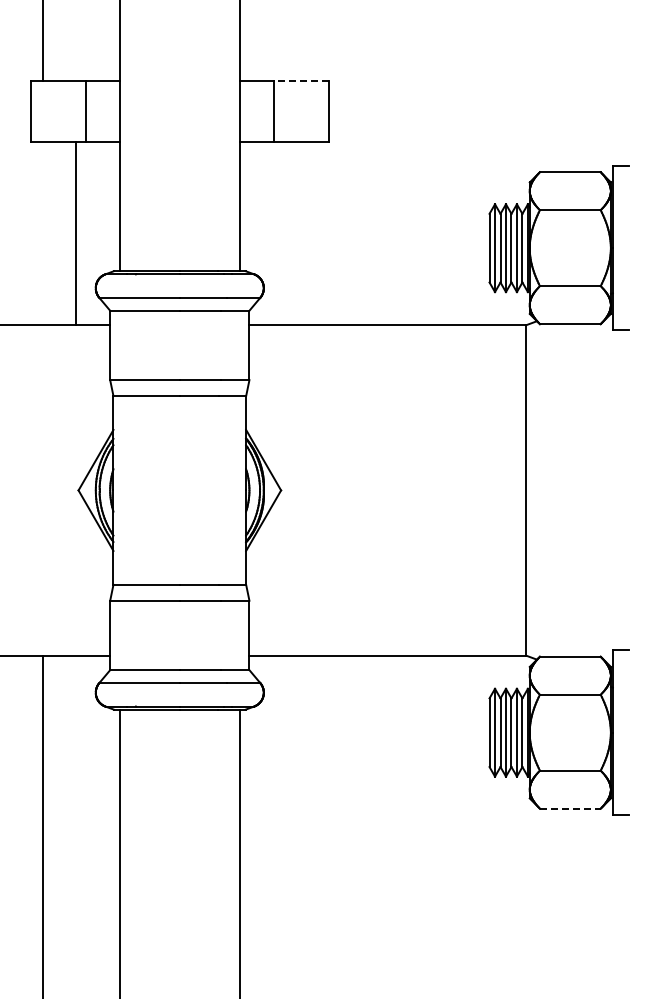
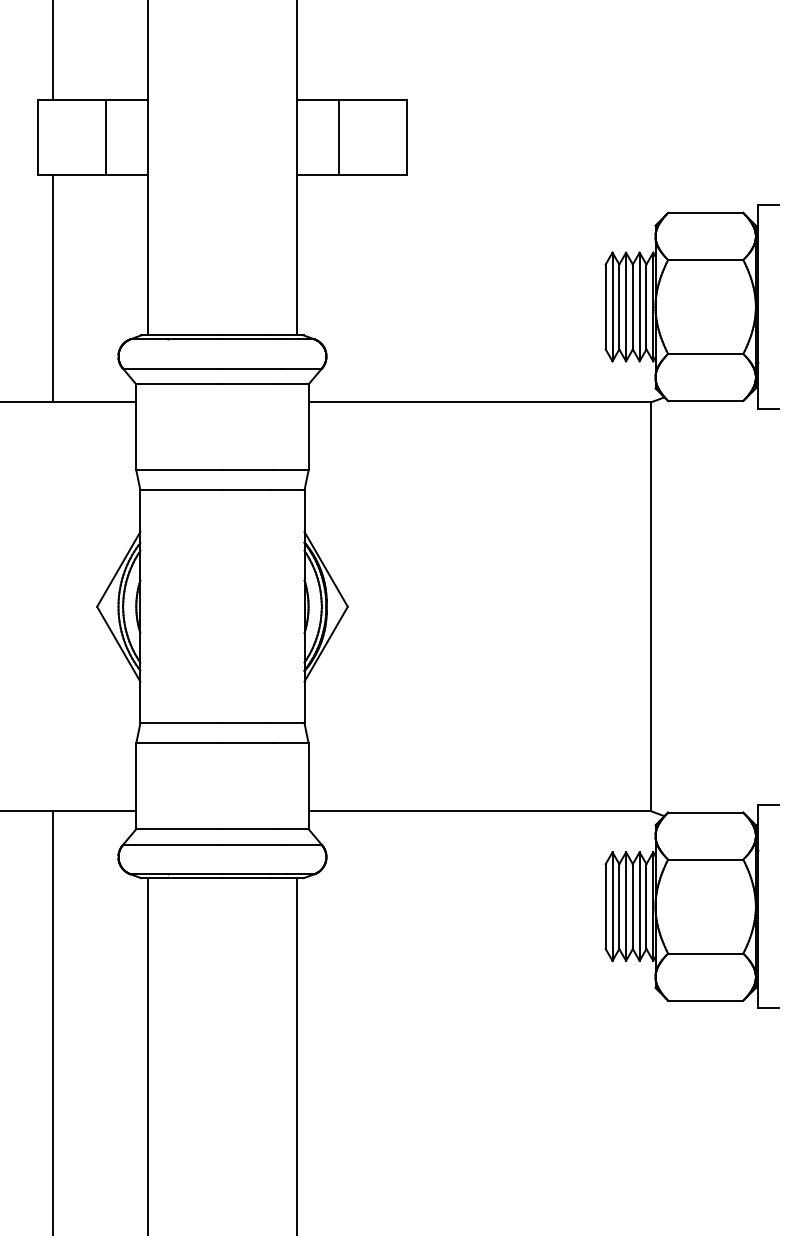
line: (301, 81) -> (373, 100), dashed -> solid
line: (75, 233) -> (52, 288), moved
line: (570, 808) -> (705, 1000), dashed -> solid

